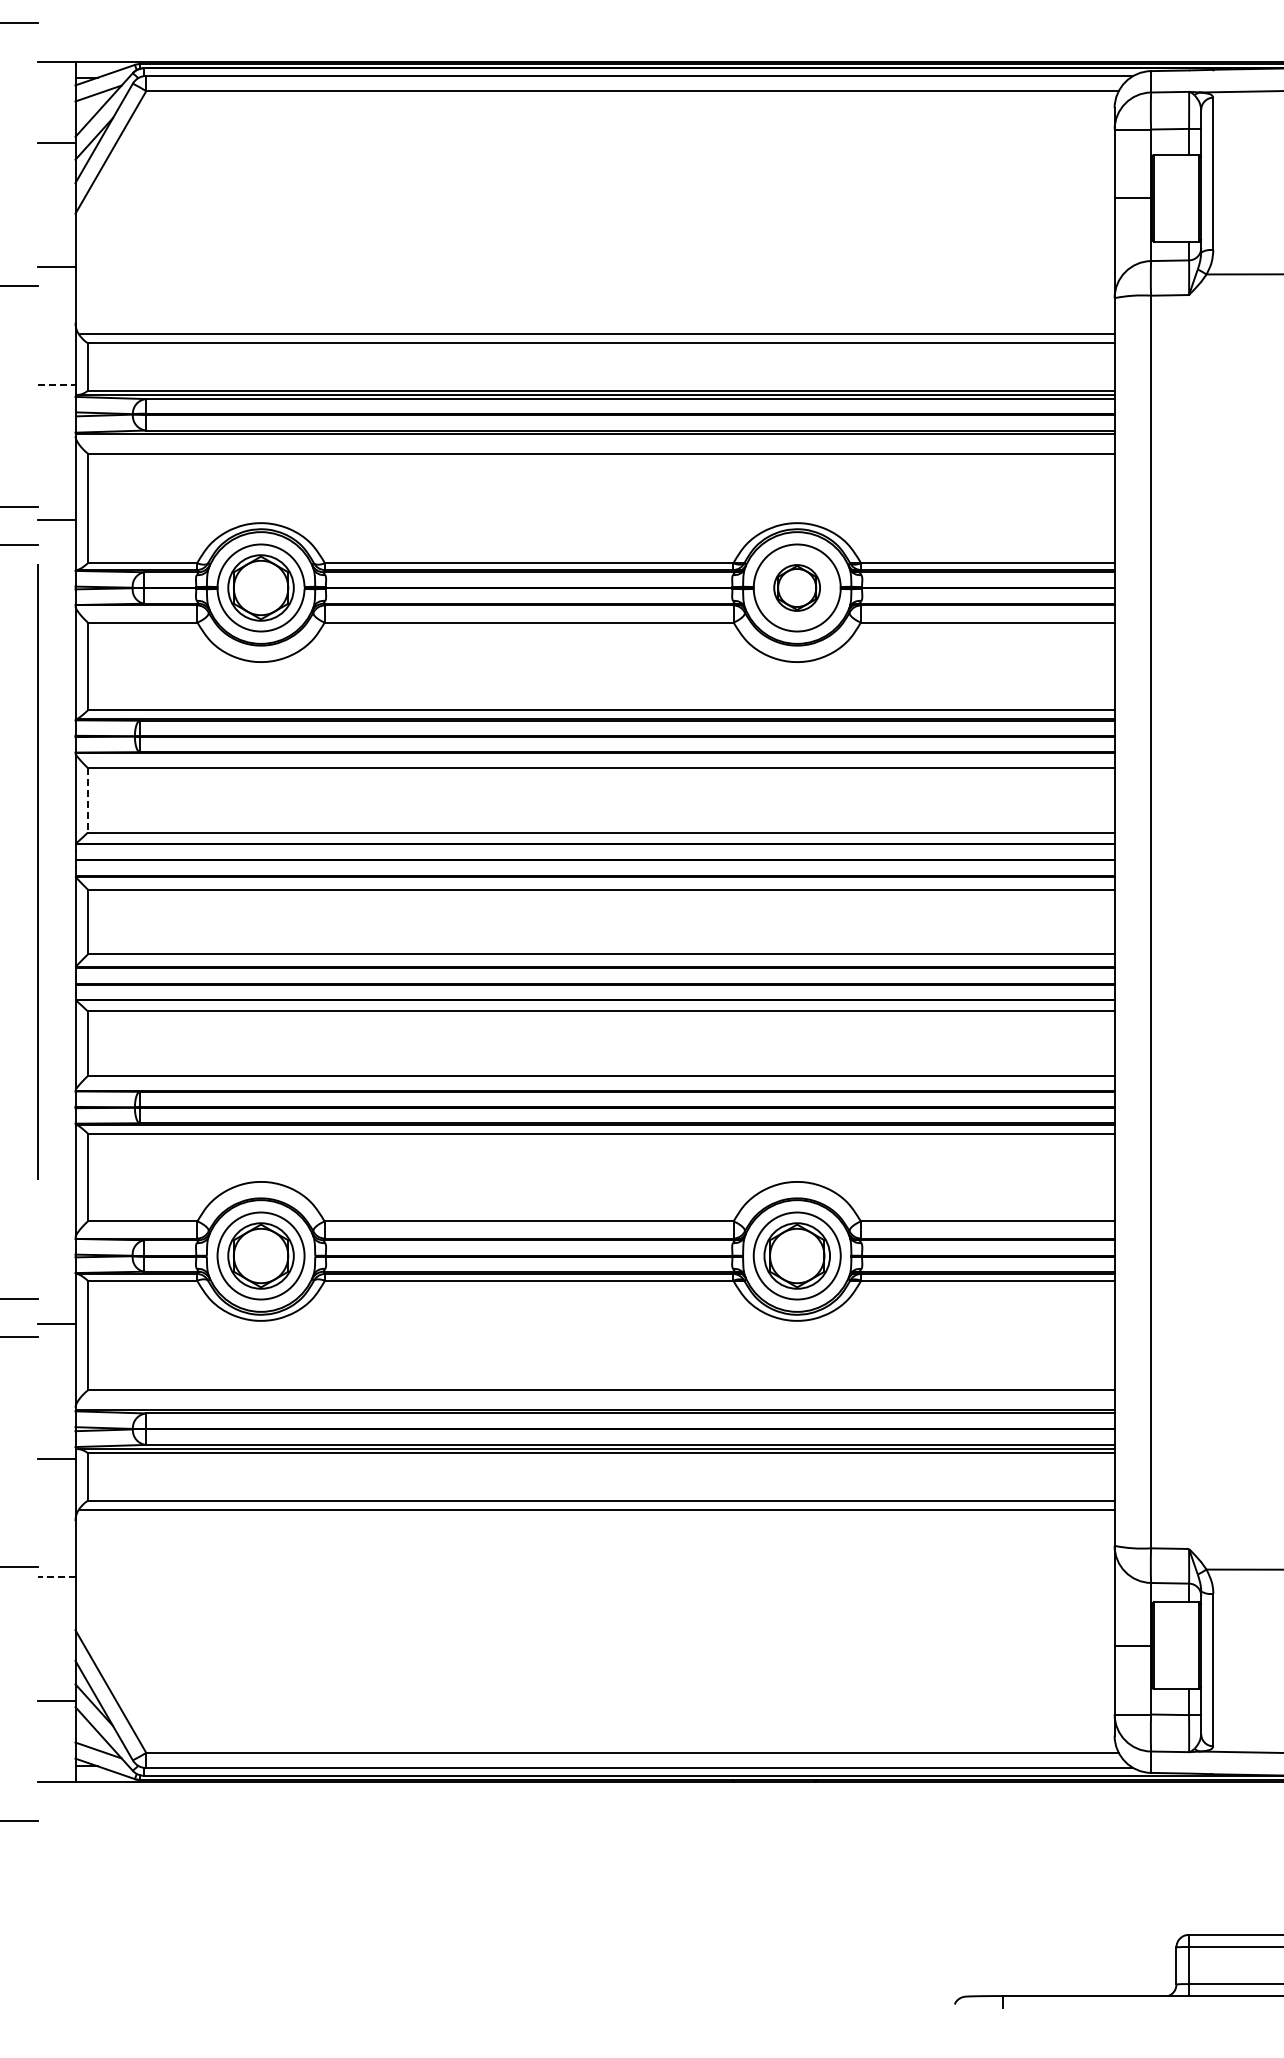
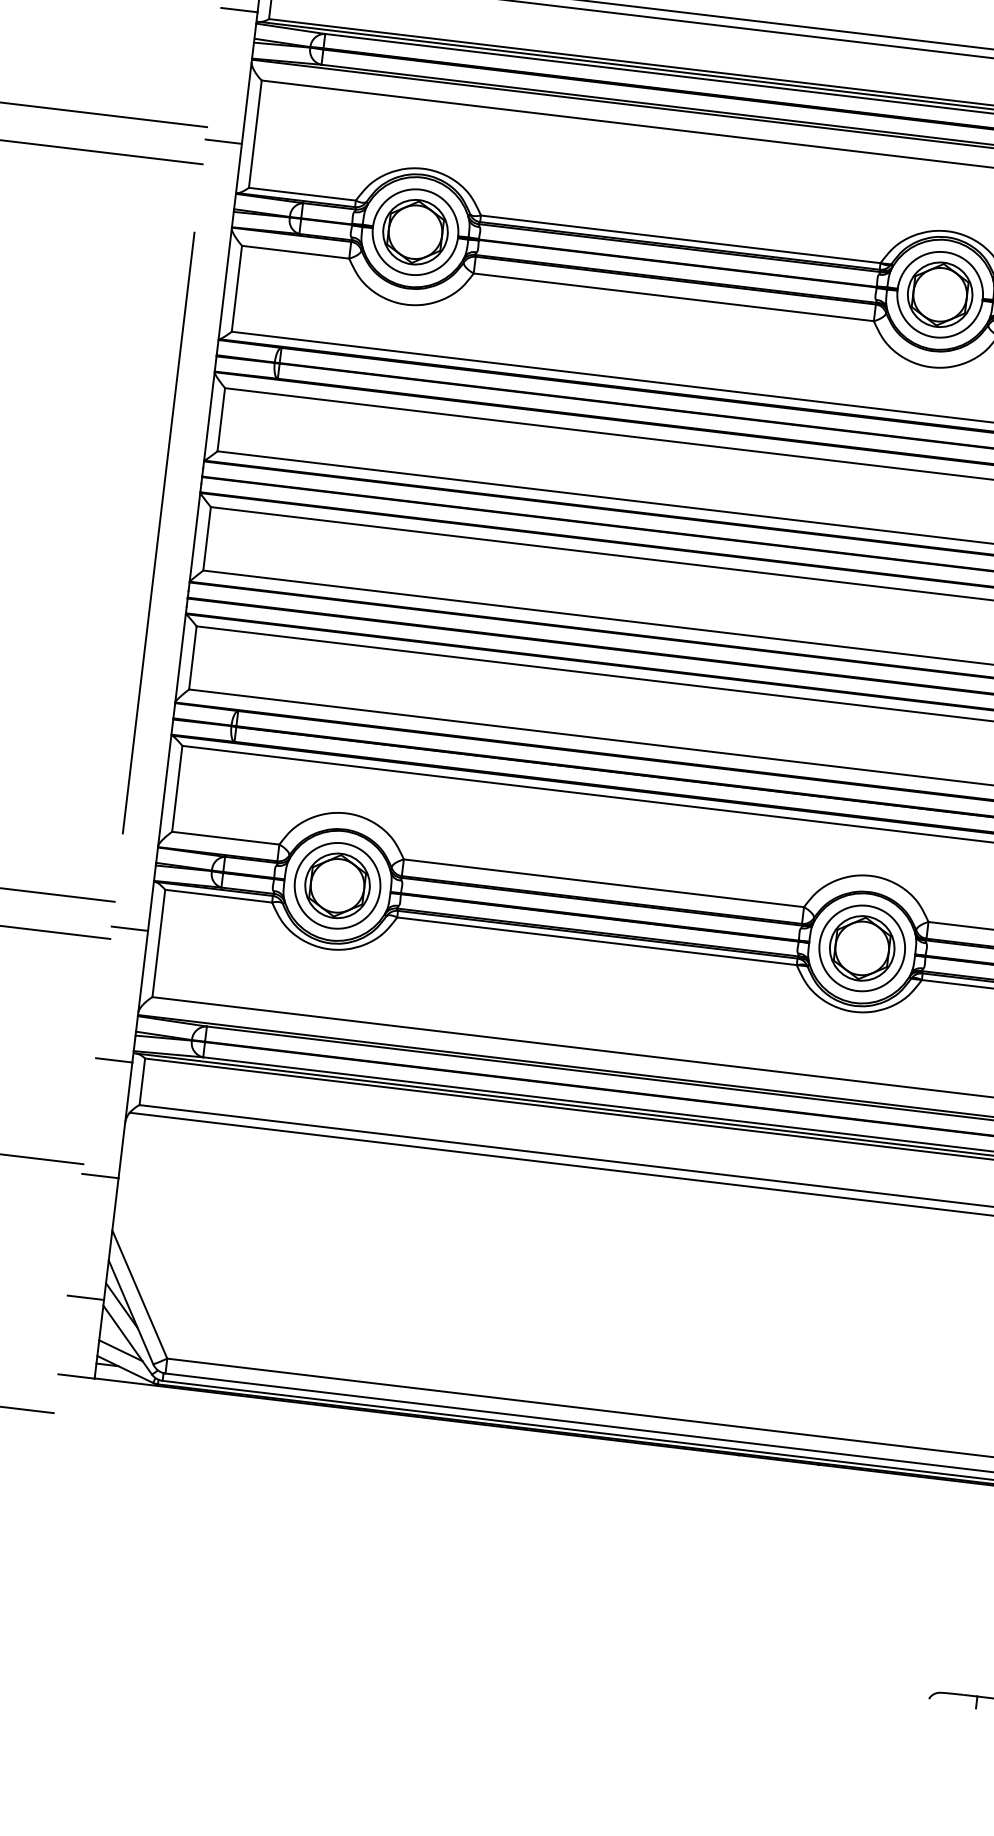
line: (56, 385) -> (238, 10), dashed -> solid
part: (796, 587) -> (939, 294), size x1.43
line: (87, 800) -> (220, 419), dashed -> solid
line: (37, 871) -> (157, 532), moved
line: (56, 1576) -> (100, 1175), dashed -> solid

